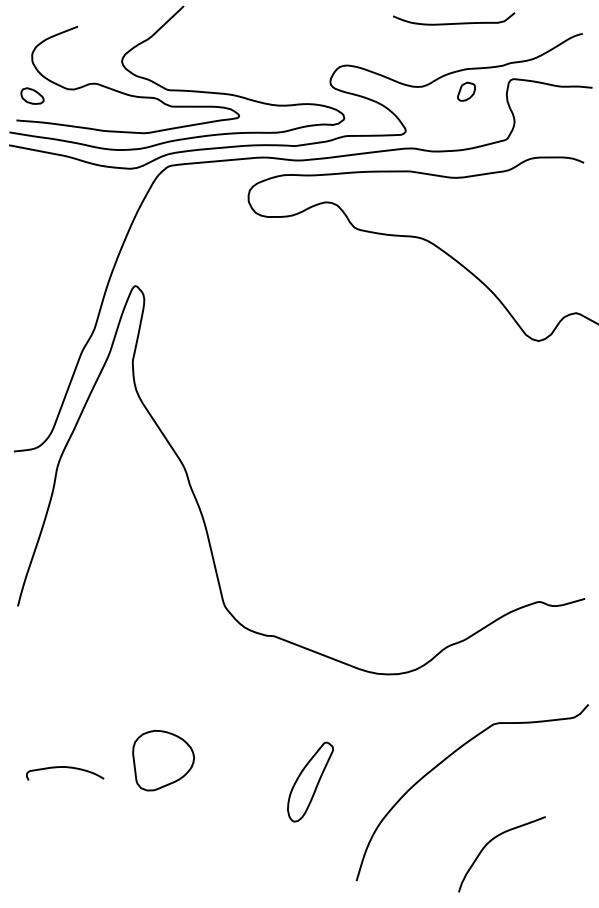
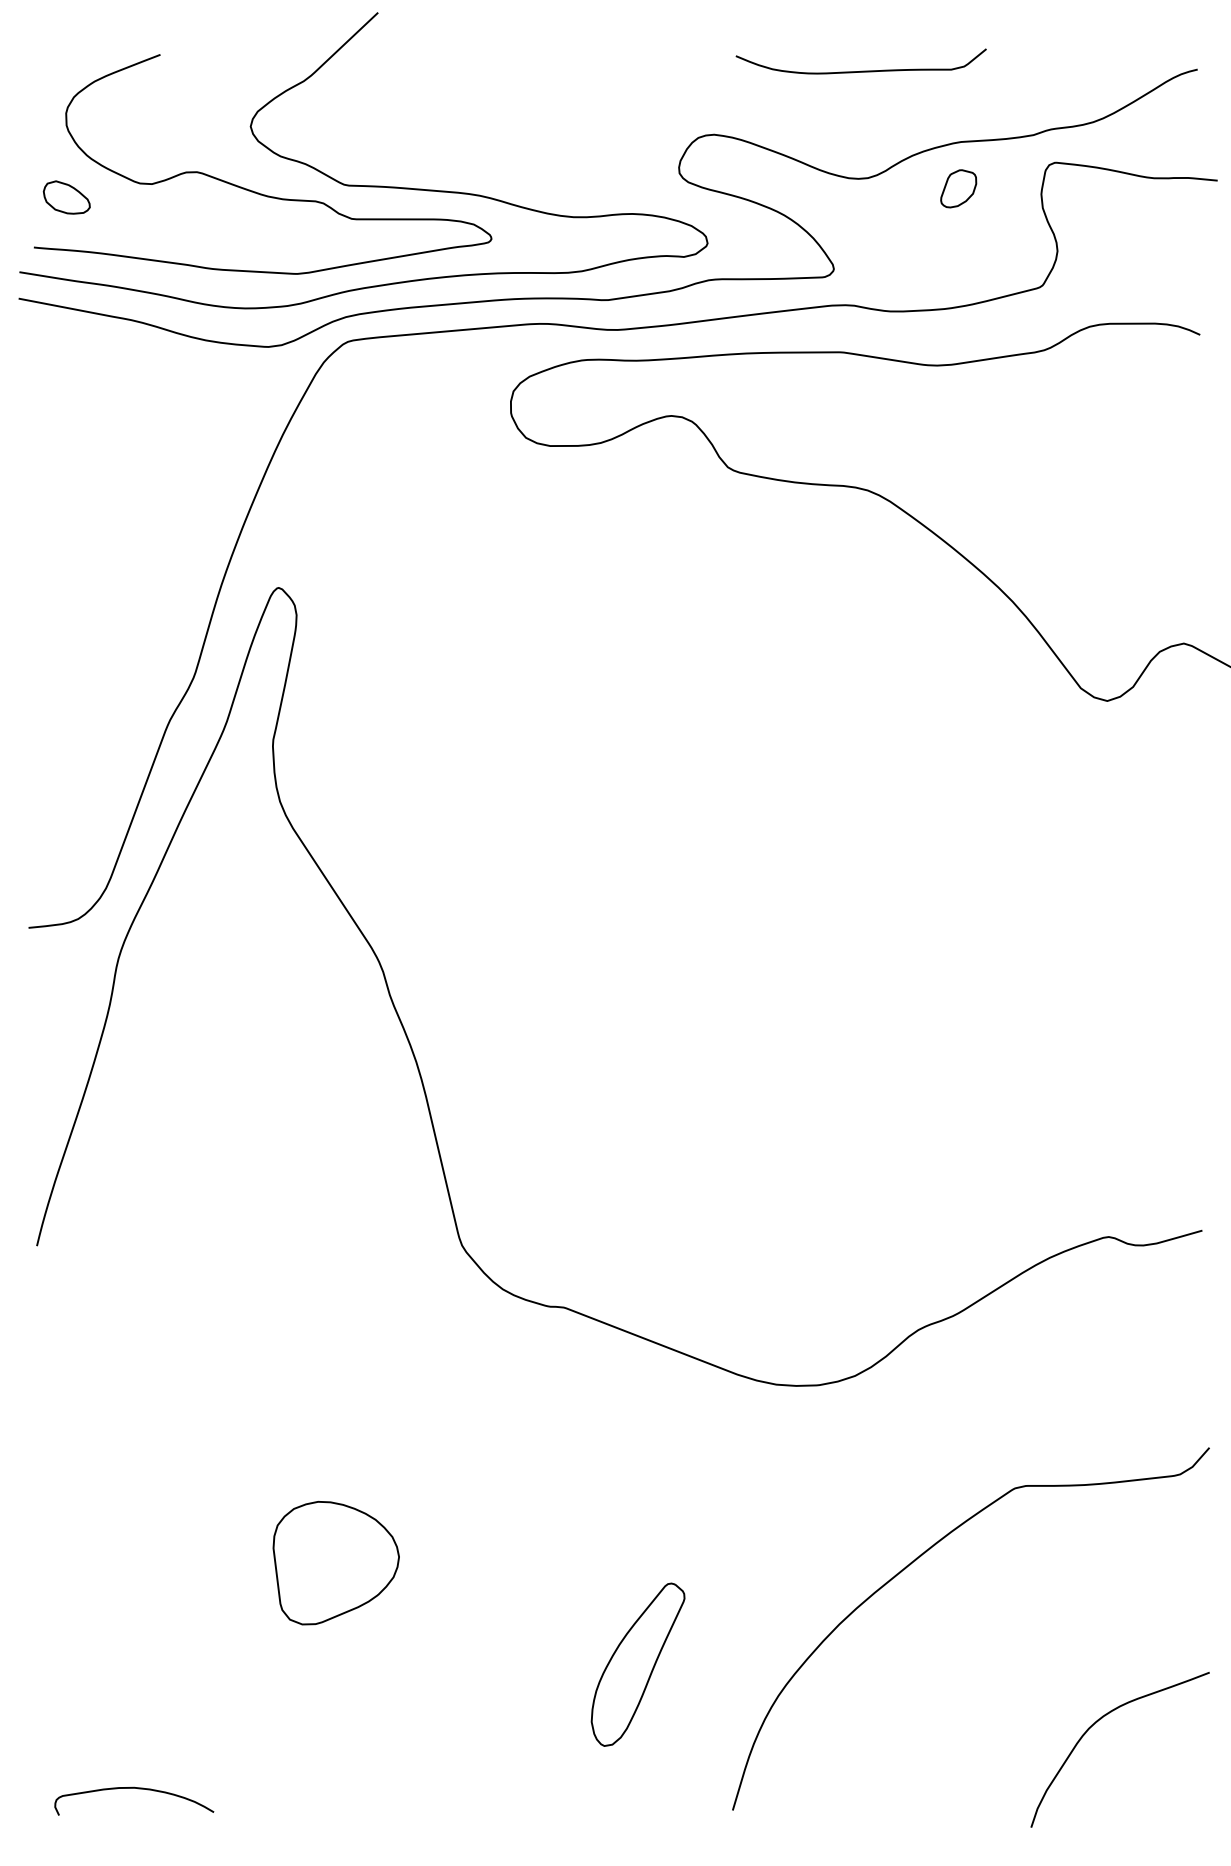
curve: (455, 22) -> (864, 68), moved
curve: (67, 768) -> (138, 1790), moved
part: (310, 781) -> (638, 1663), moved
curve: (490, 842) -> (1096, 1725), moved

